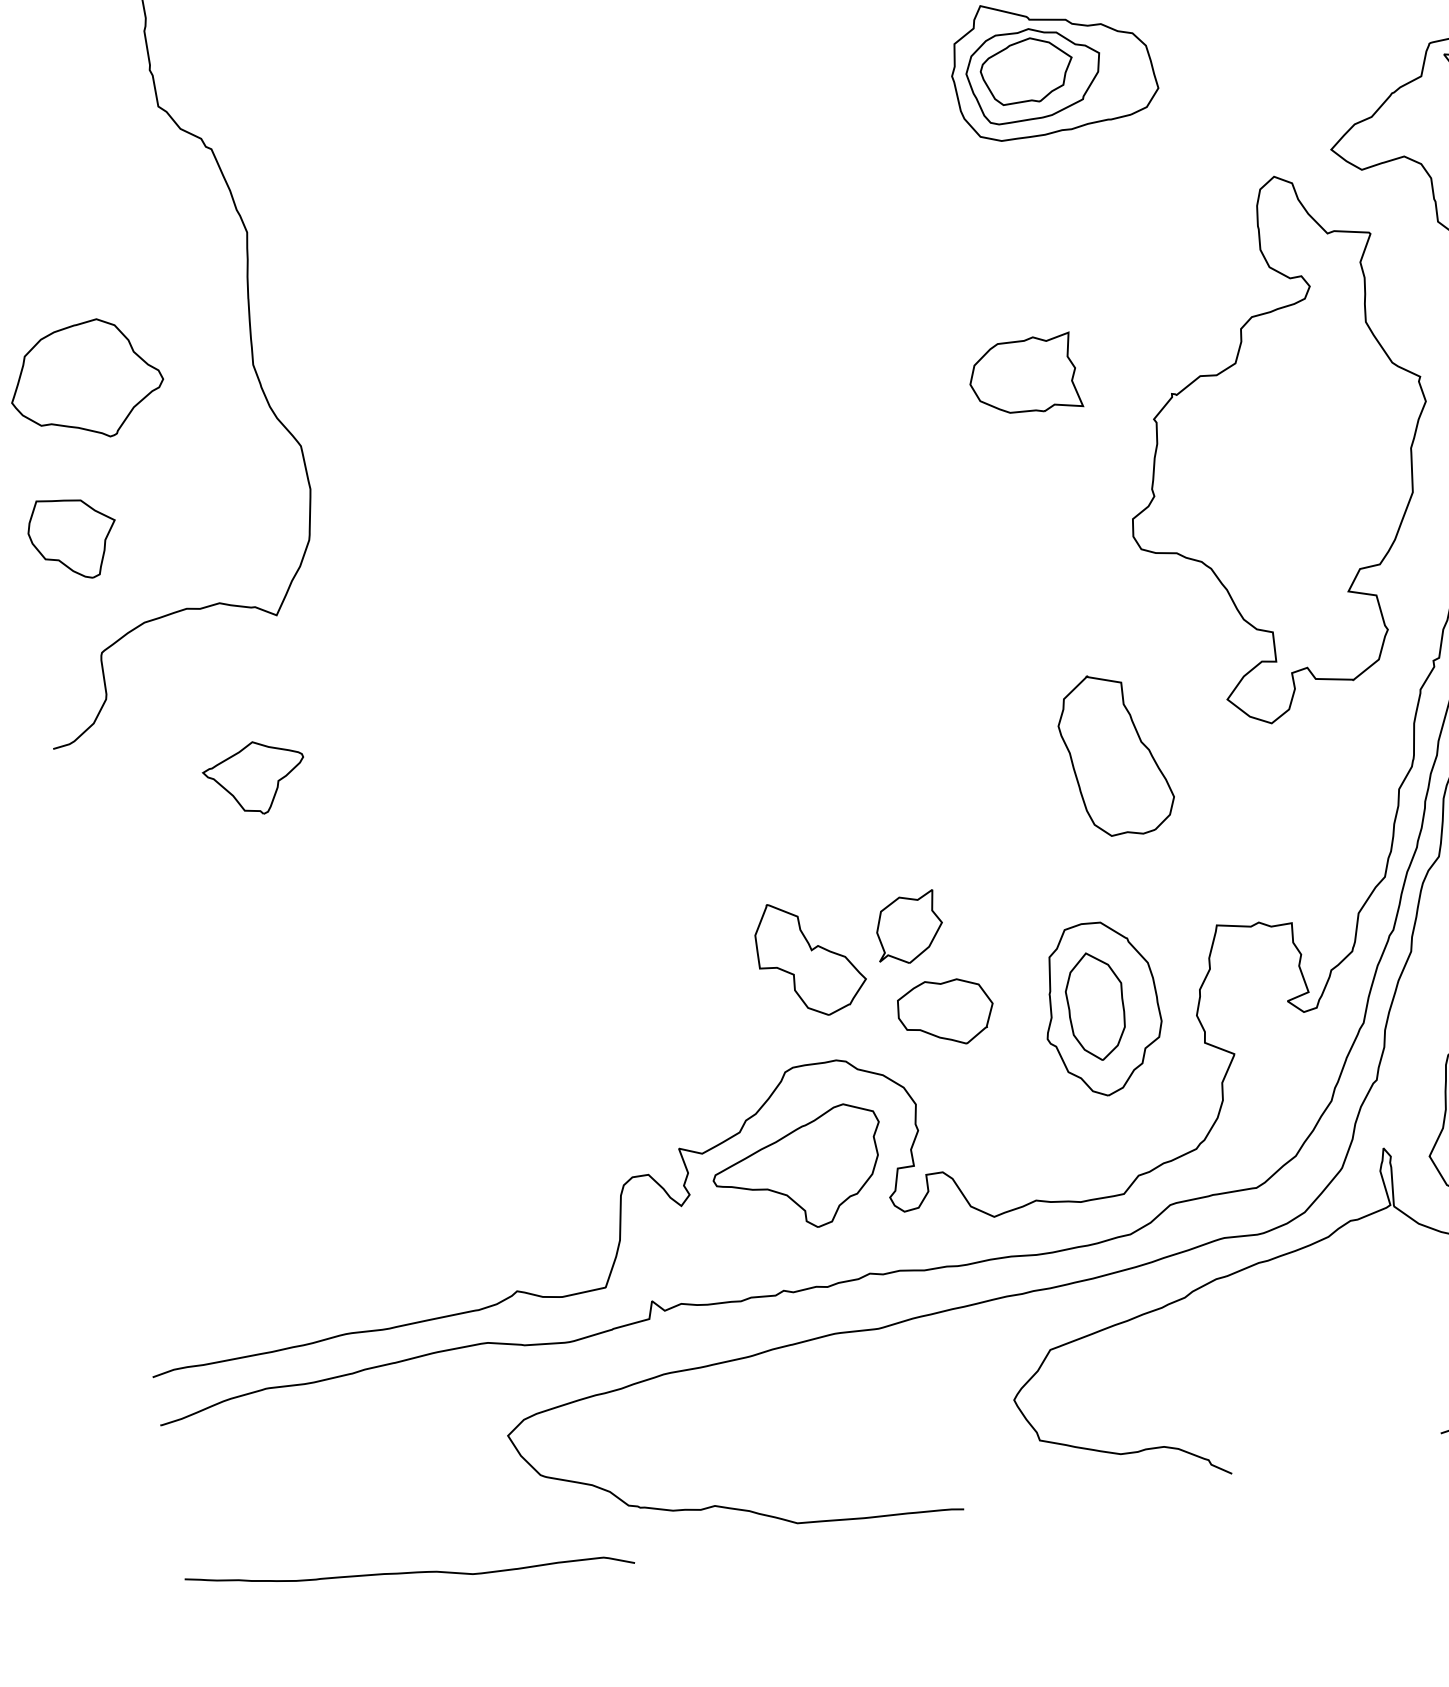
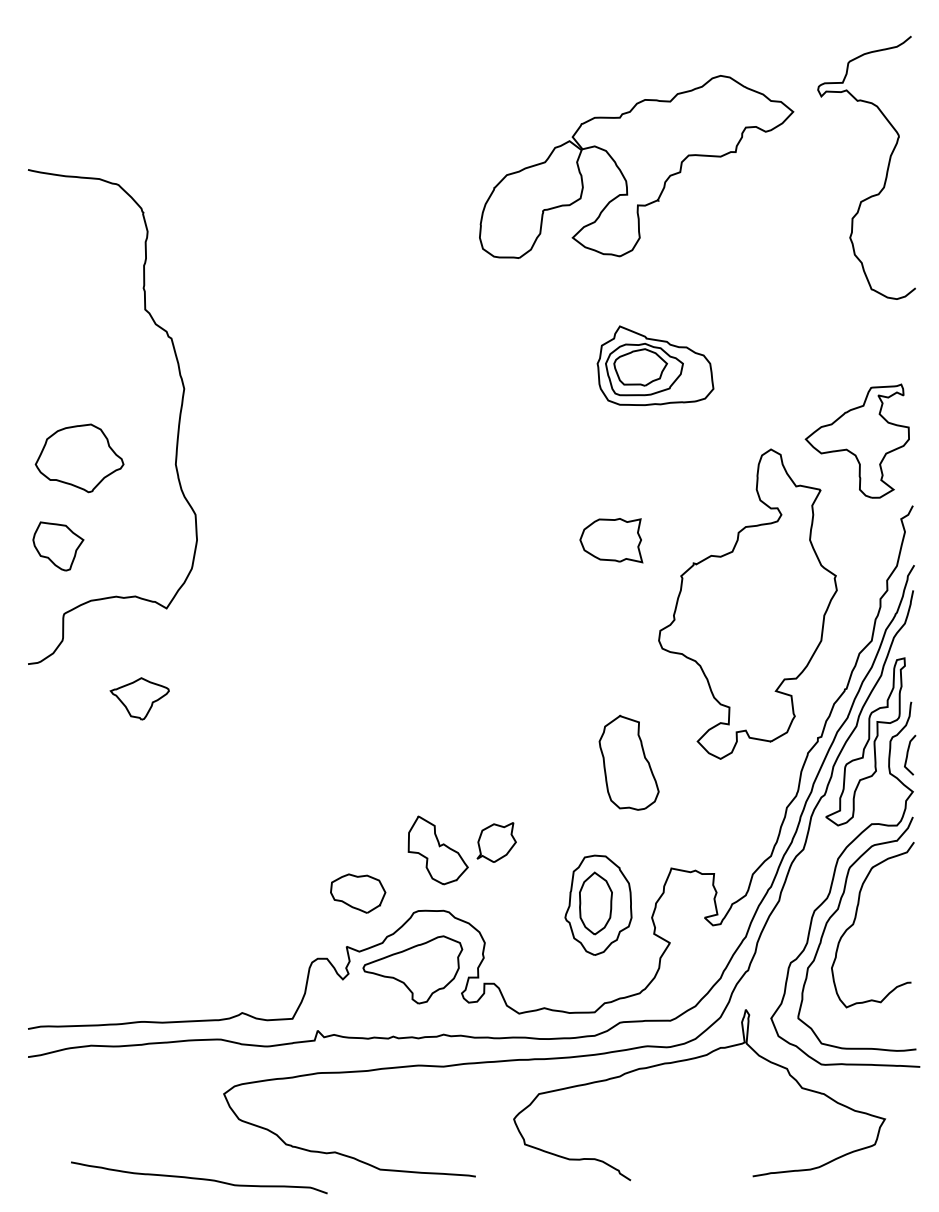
part: (946, 1012) -> (358, 893), moved
curve: (408, 1570) -> (198, 1177), moved

